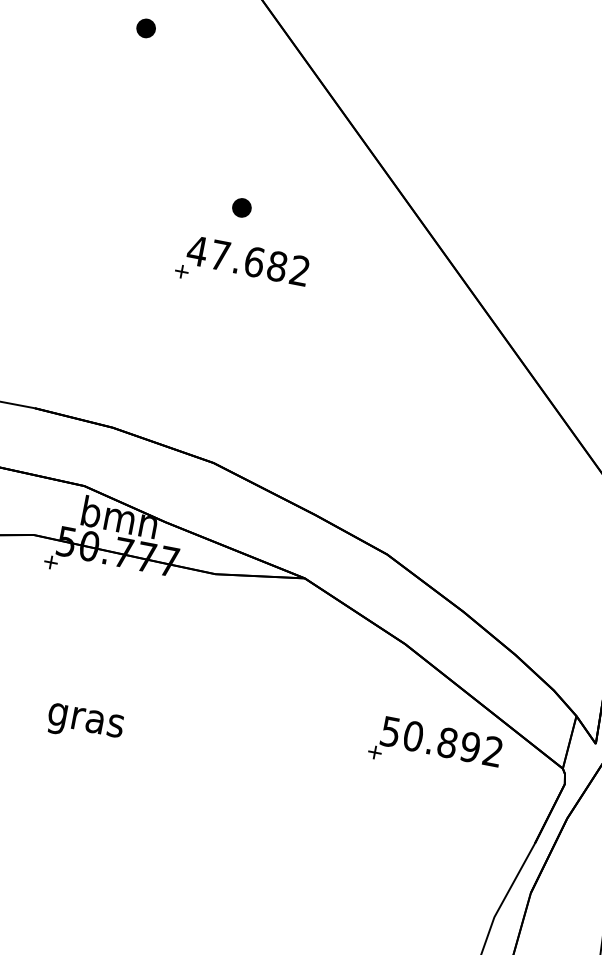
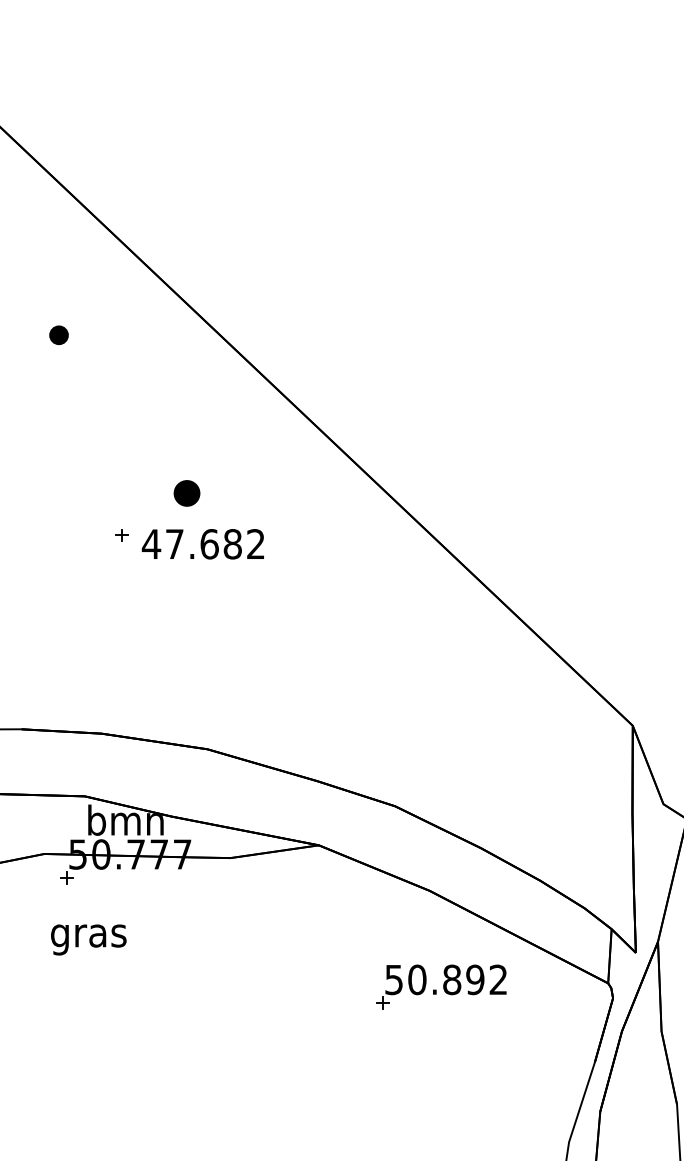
part: (241, 207) -> (186, 493), size x1.4
part: (181, 271) -> (121, 535), moved
text: (85, 723) -> (88, 939), moved
part: (435, 747) -> (441, 986), moved

